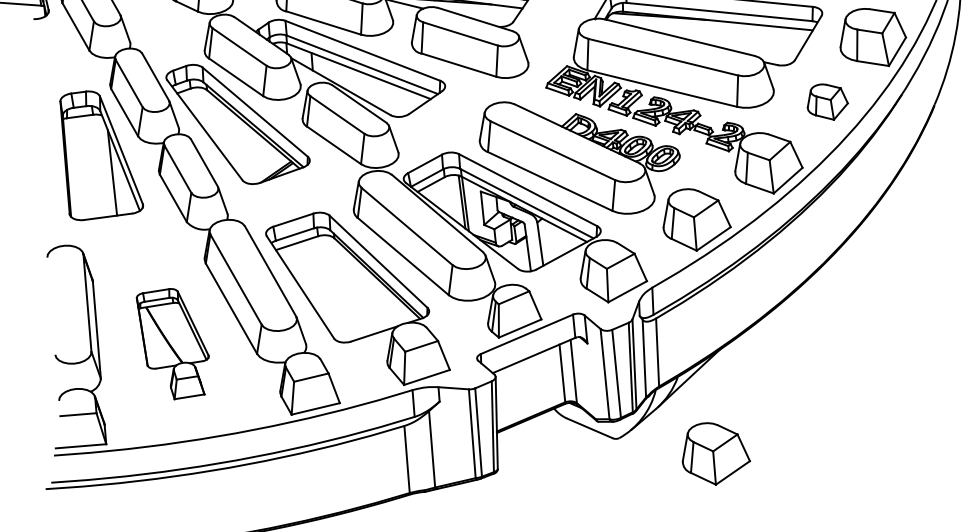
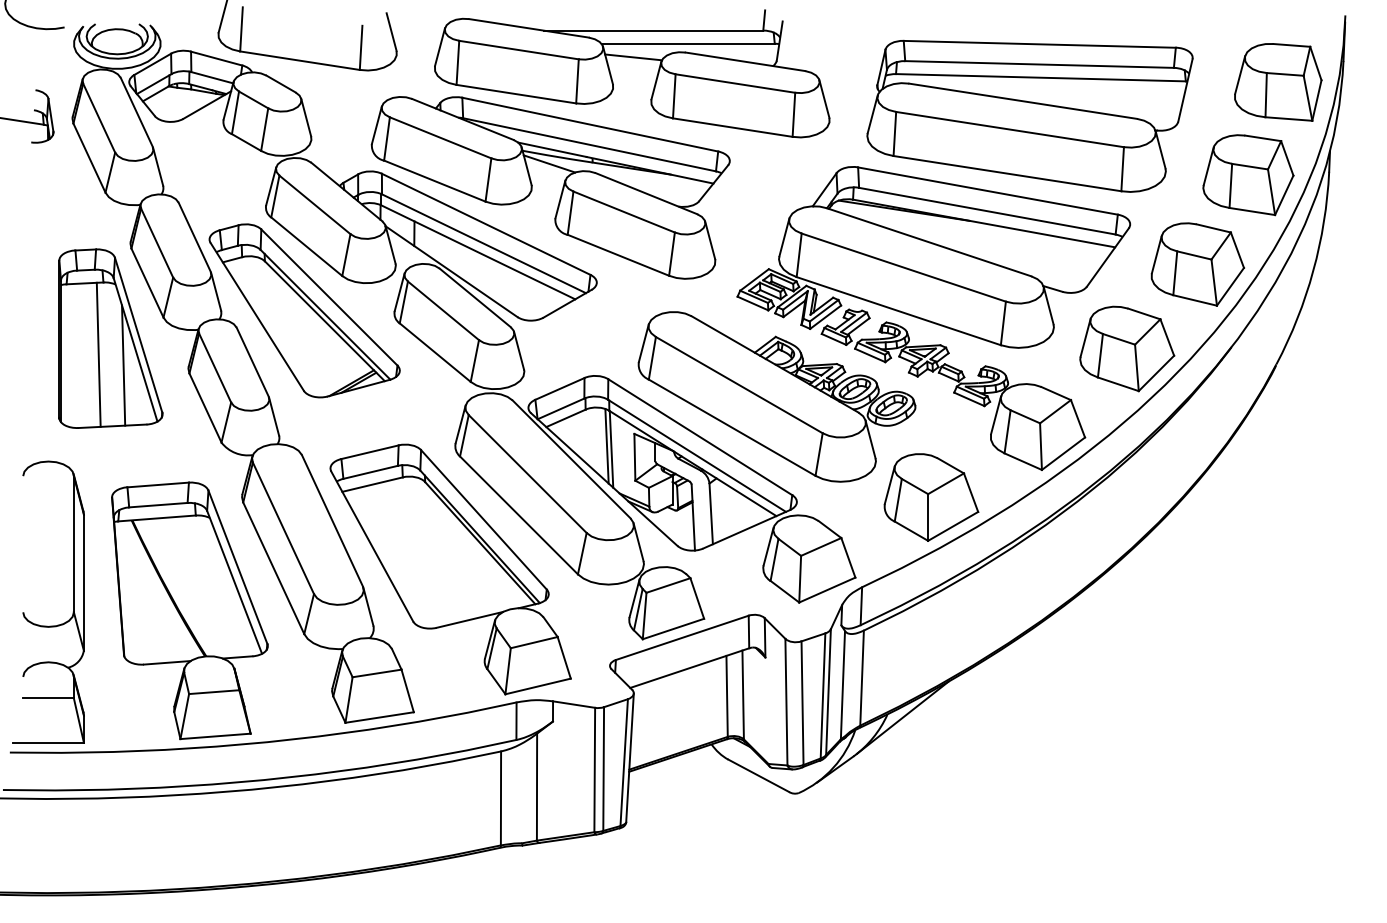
part: (827, 101) -> (1127, 348), size x1.67
line: (93, 166) -> (98, 354), added
part: (173, 343) -> (189, 610), size x1.67
part: (715, 453) -> (931, 825), removed

